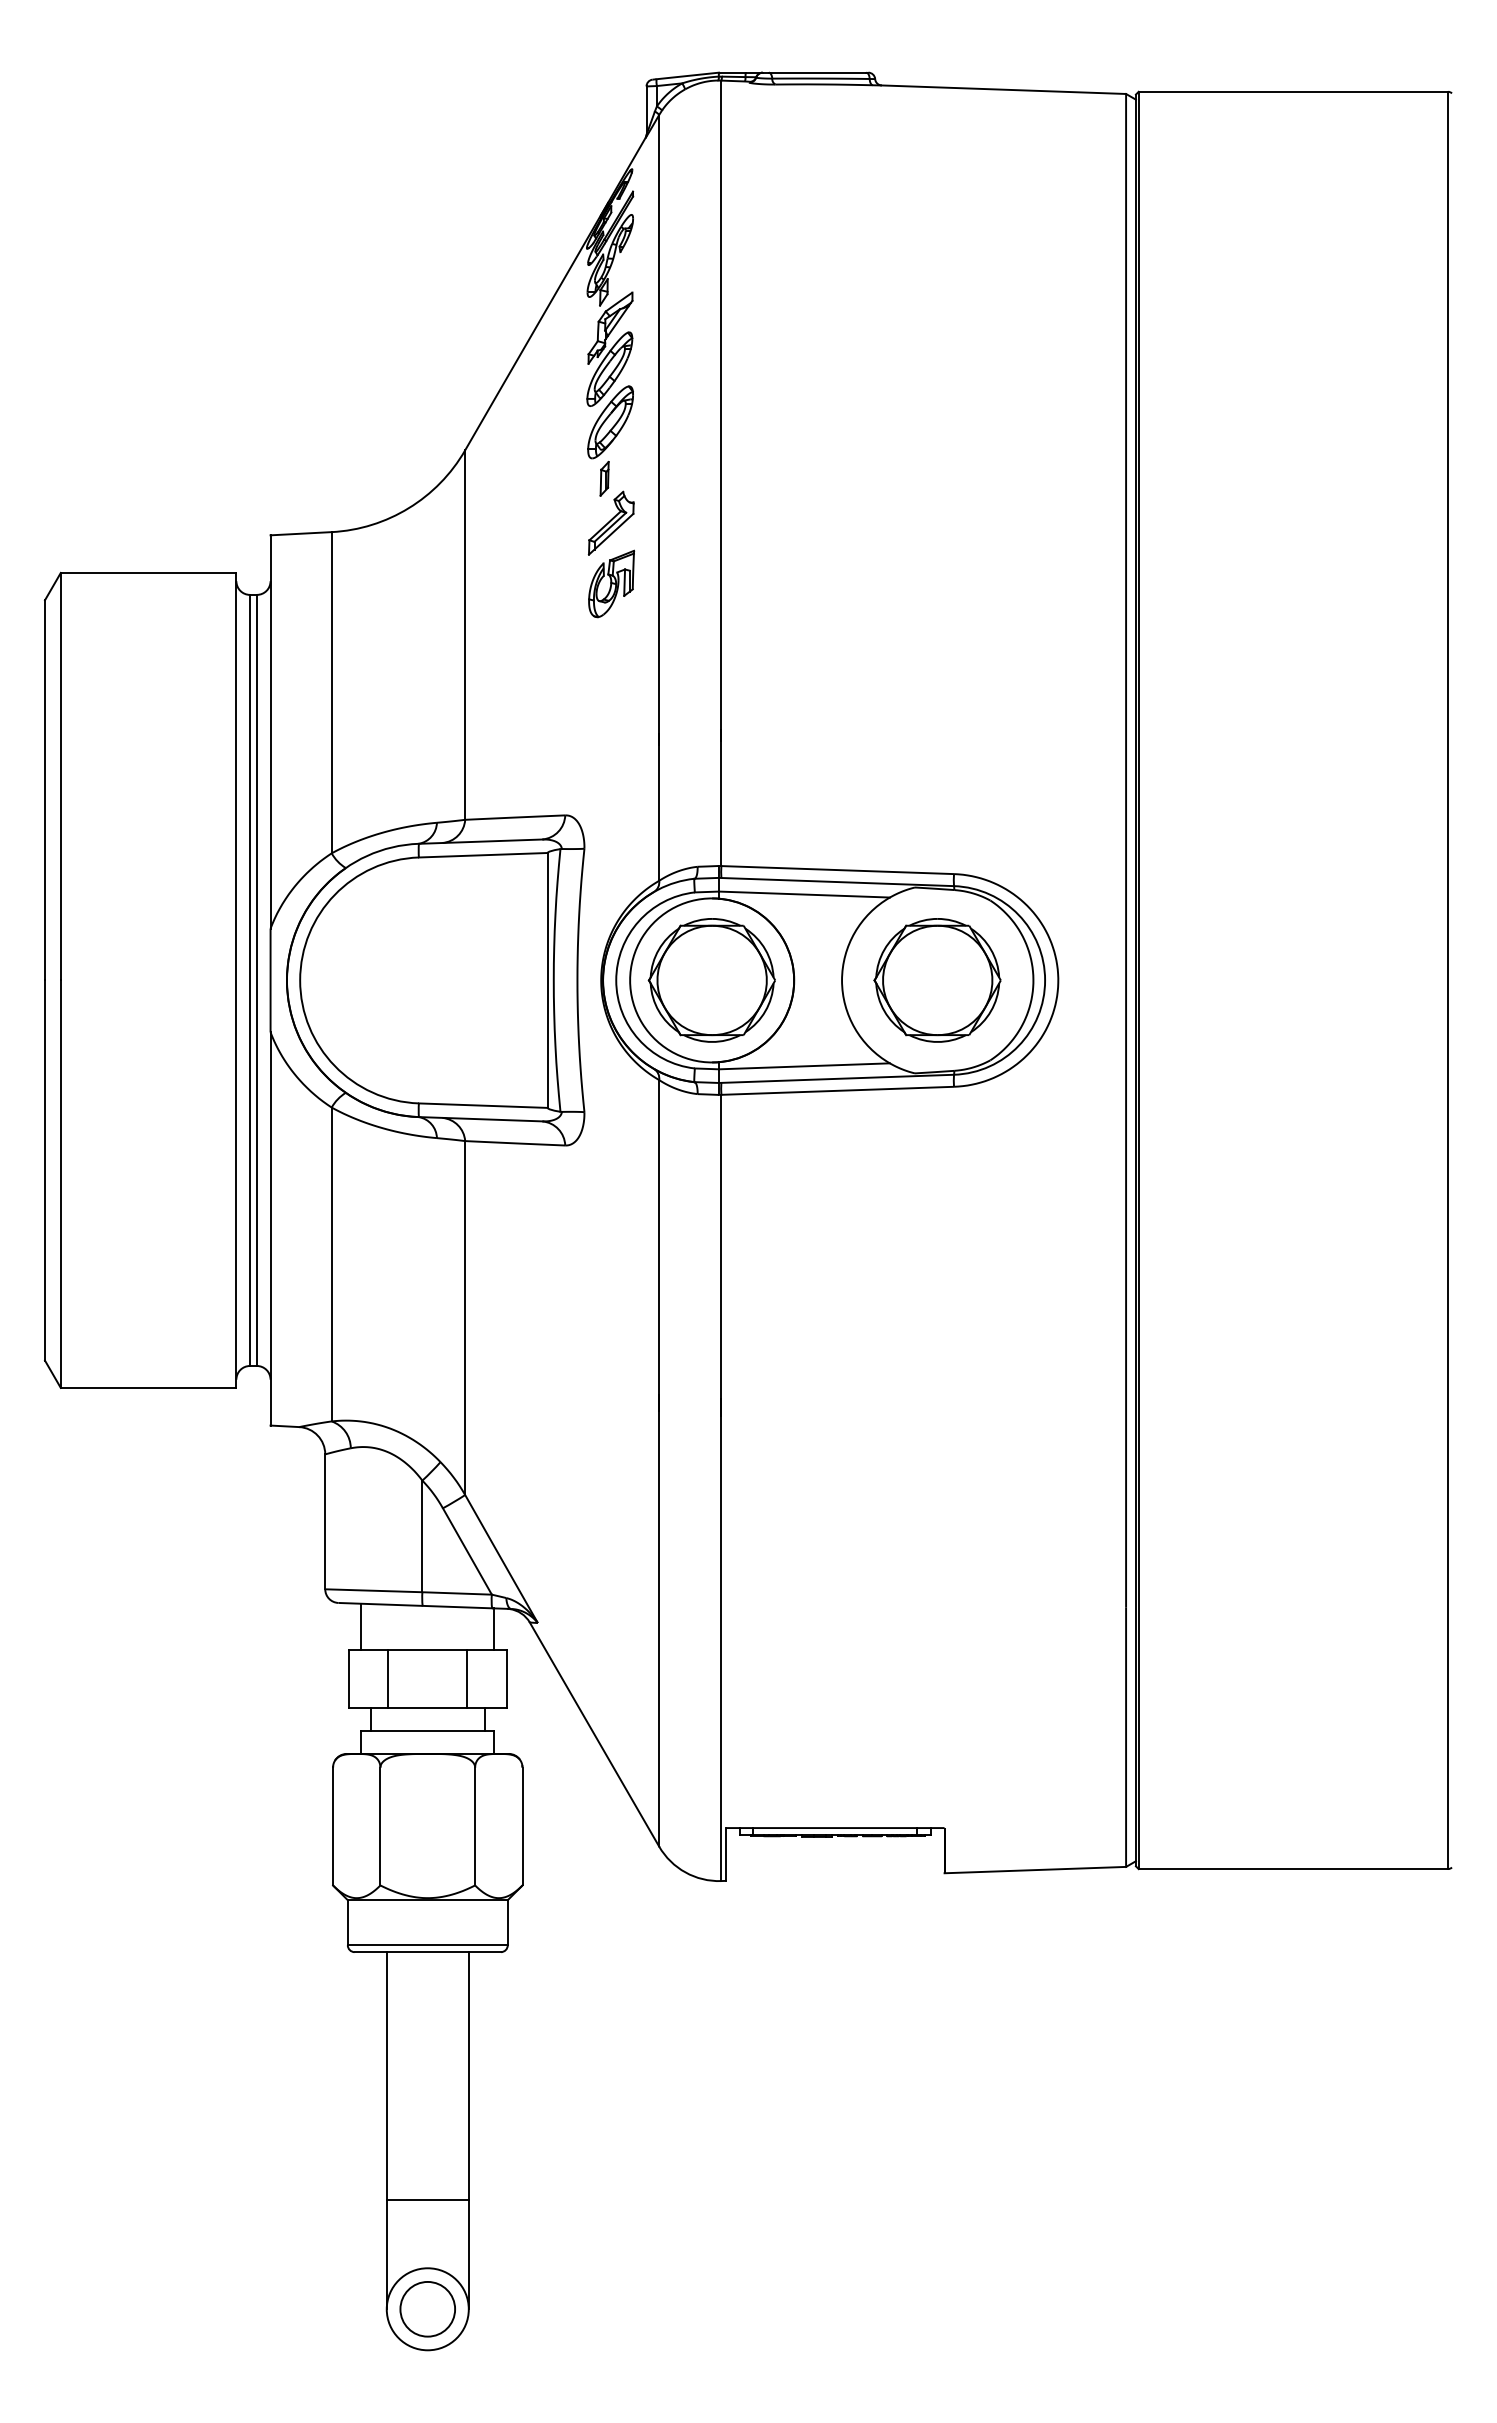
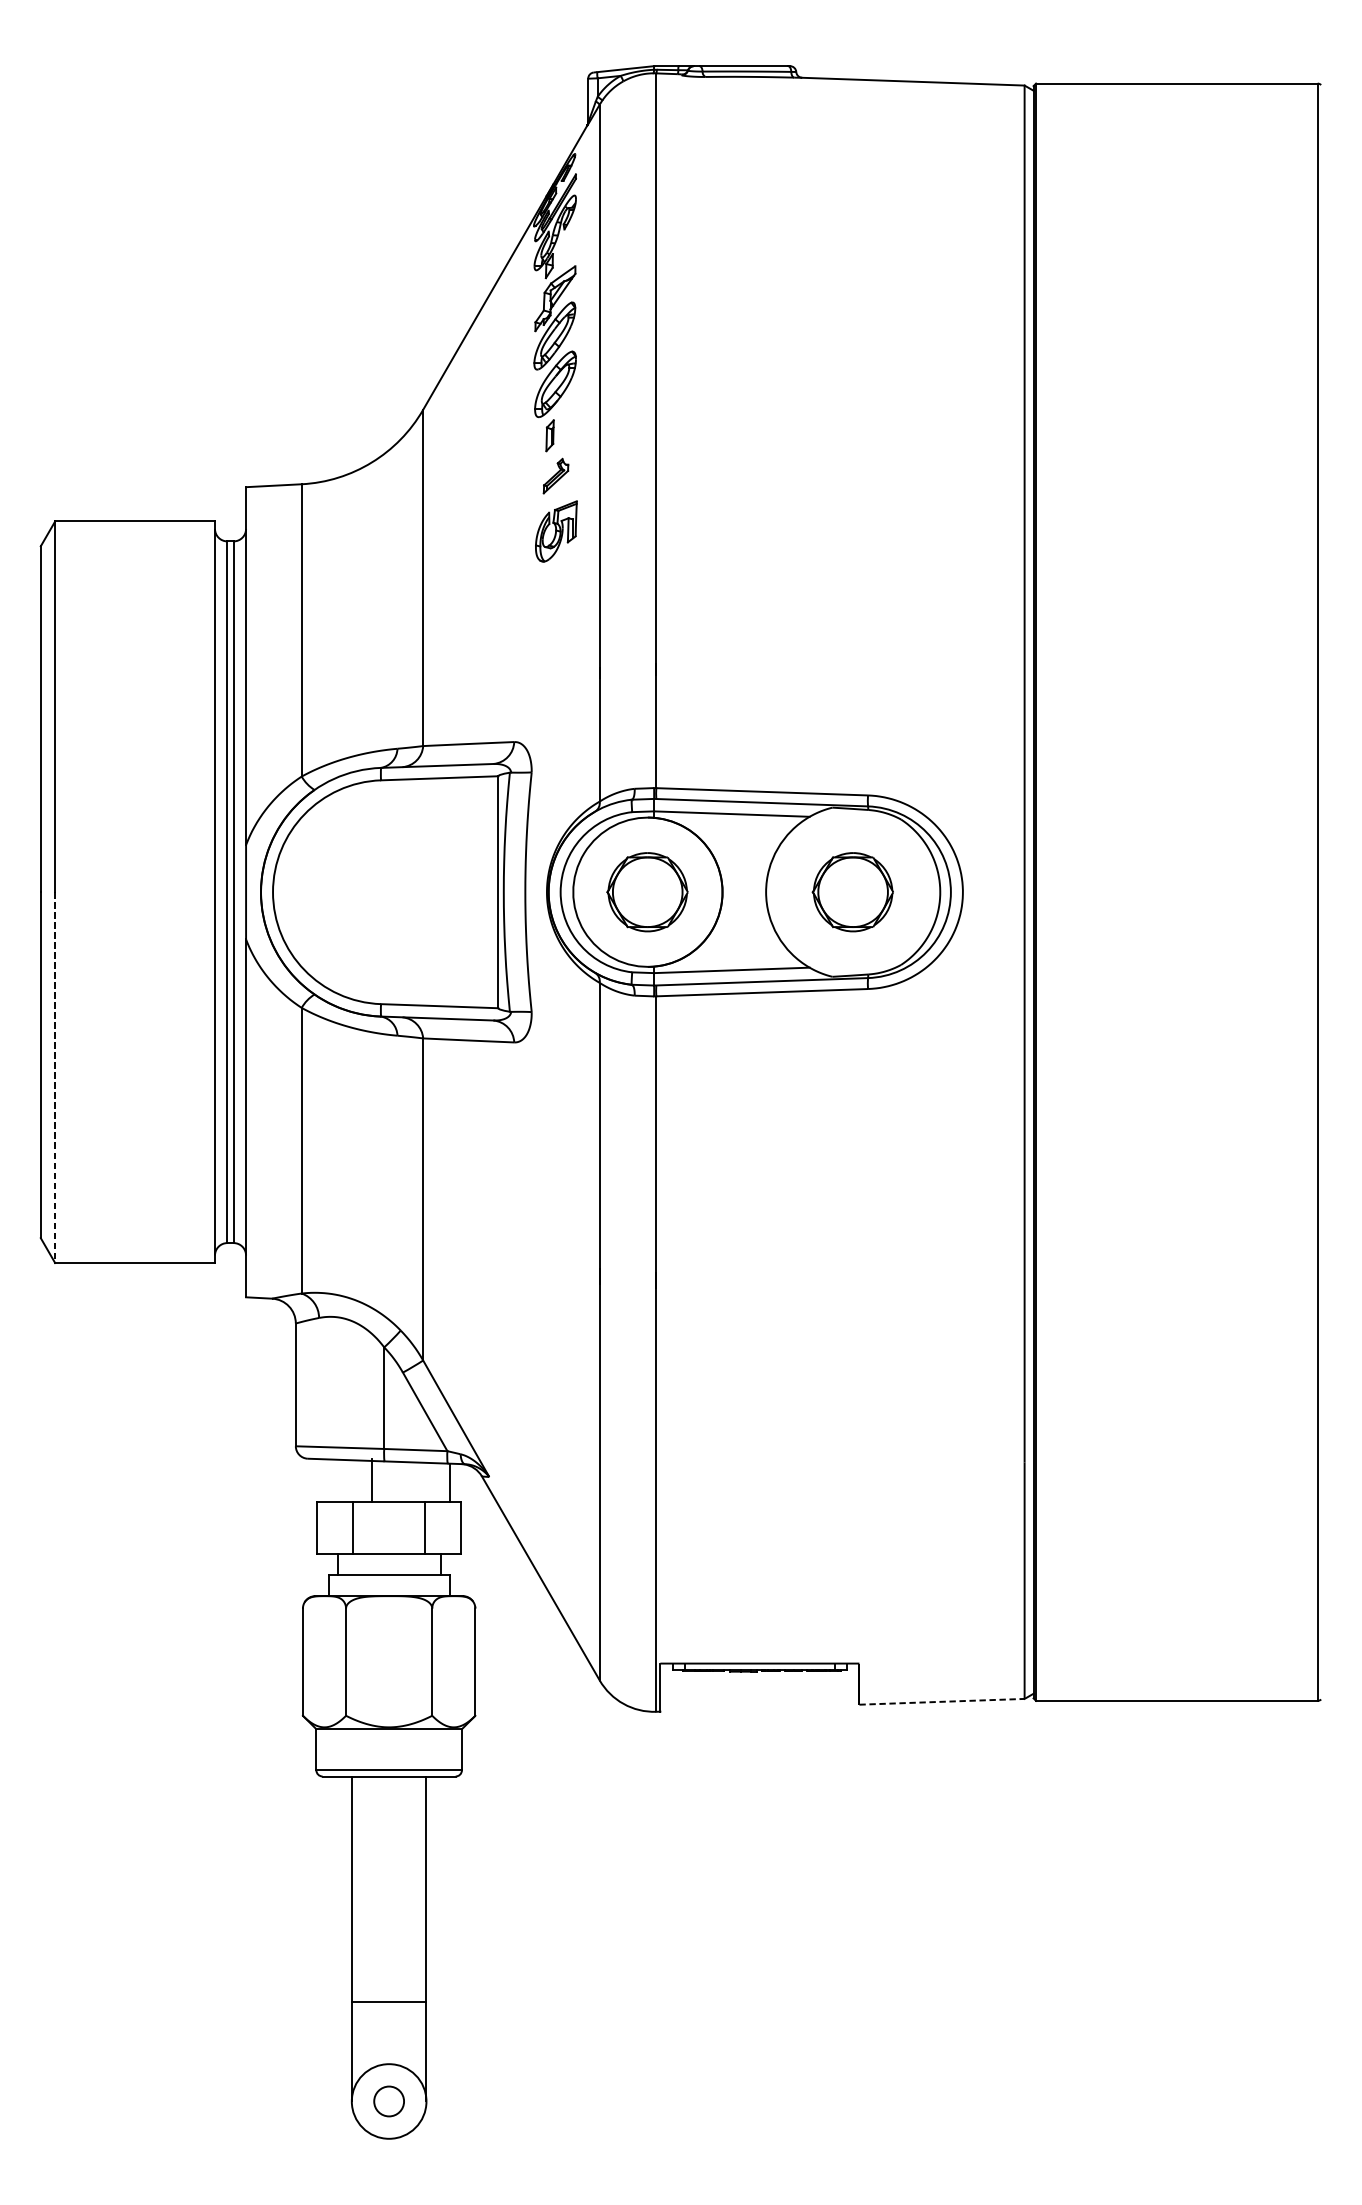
part: (610, 522) -> (555, 475), size x0.6
part: (711, 980) -> (647, 892), size x0.7
part: (937, 980) -> (852, 892), size x0.7
line: (60, 1184) -> (54, 1077), solid -> dashed
line: (361, 1626) -> (372, 1480), moved
line: (1035, 1870) -> (942, 1702), solid -> dashed
circle: (427, 2308) -> (388, 2100), size x0.6

